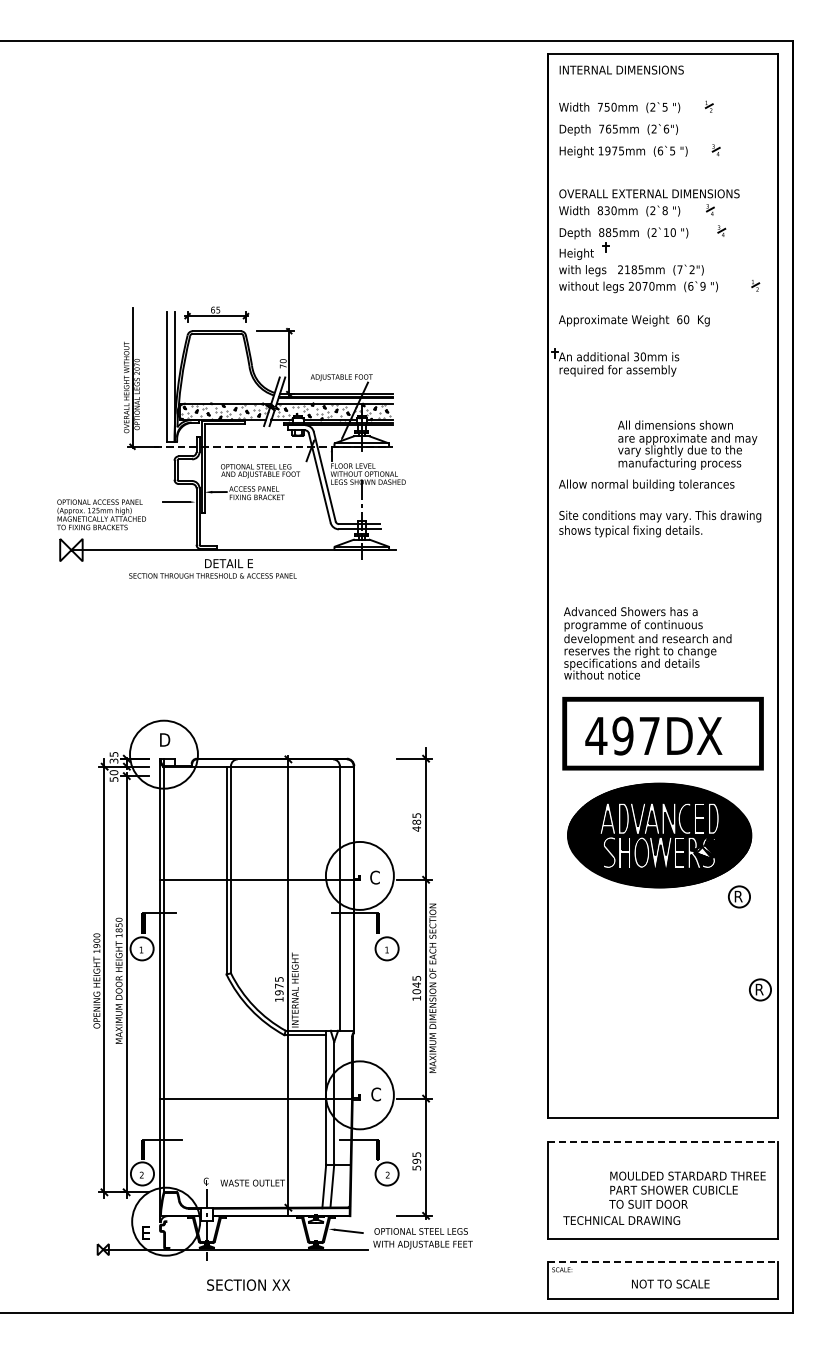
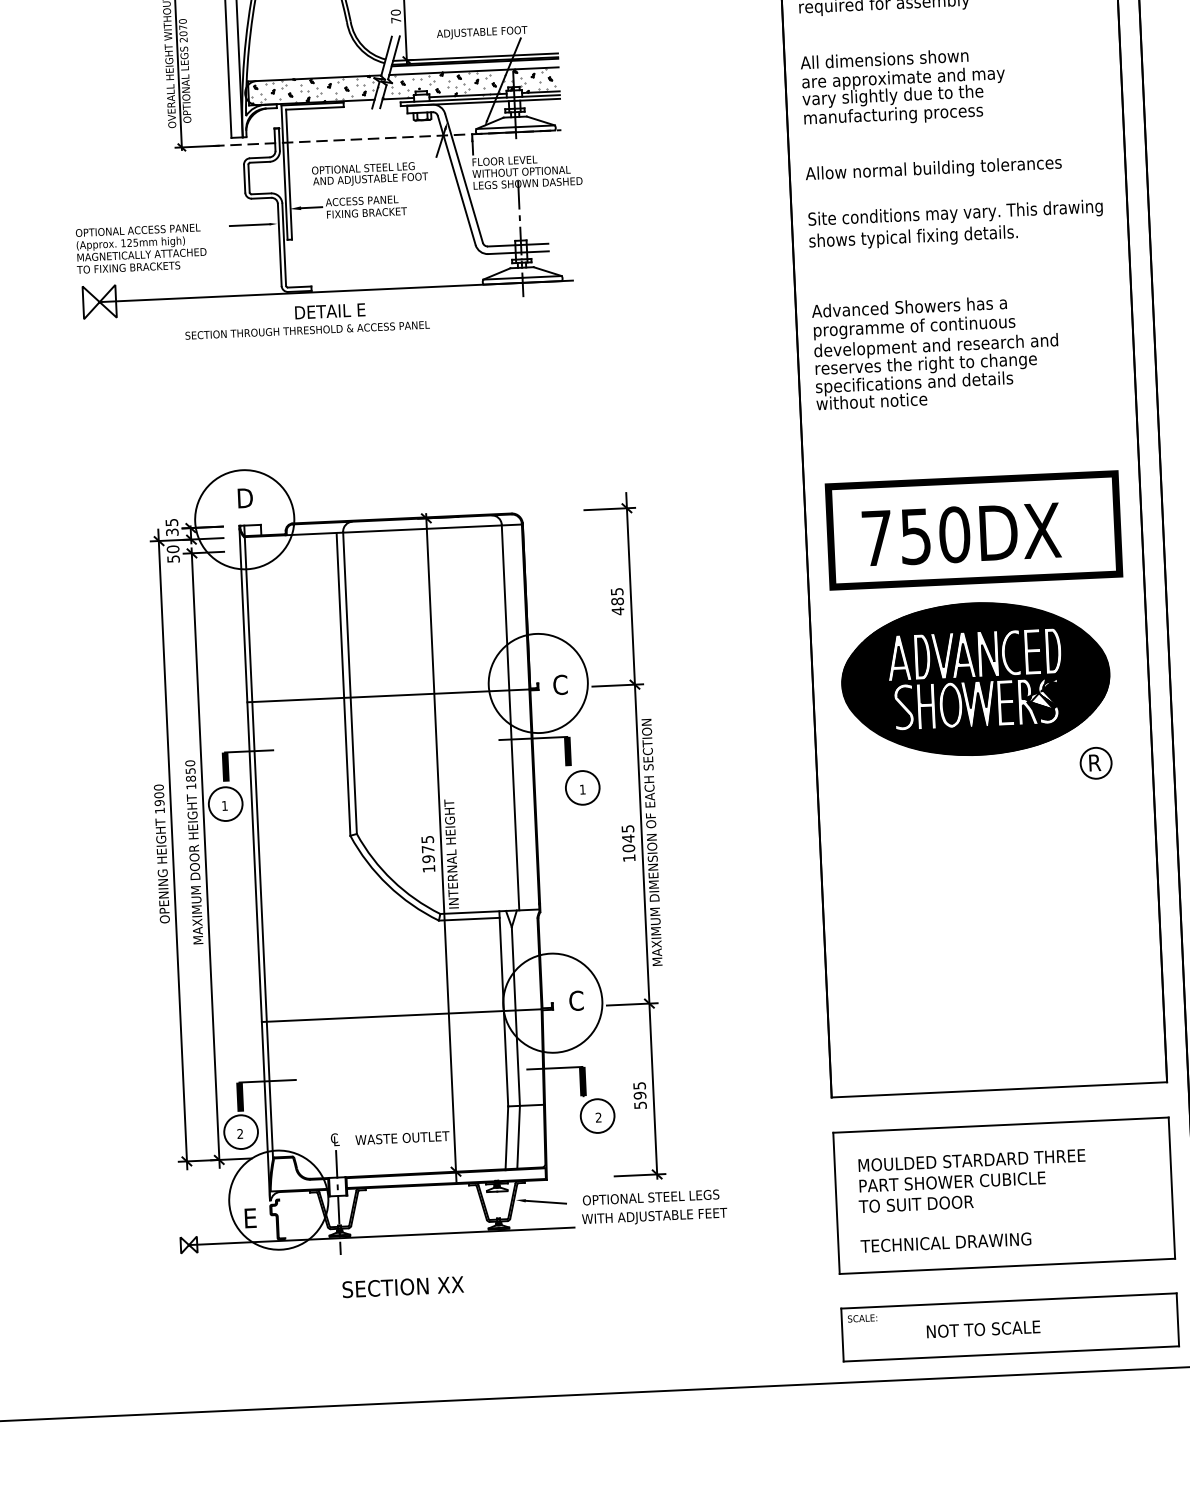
text: (687, 444) -> (903, 86), moved
text: (647, 643) -> (935, 352), moved
text: (622, 735) -> (915, 535), 497DX -> 750DX
part: (760, 989) -> (1132, 896), removed
part: (282, 1004) -> (433, 875), moved
line: (663, 1141) -> (1001, 1124), dashed -> solid
text: (687, 1189) -> (972, 1180), moved
line: (663, 1262) -> (1009, 1301), dashed -> solid
text: (670, 1283) -> (983, 1328), moved

